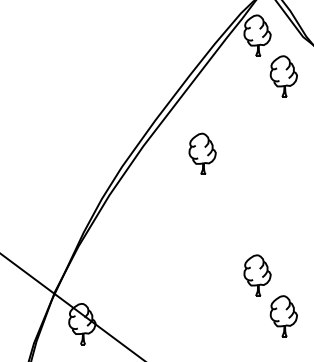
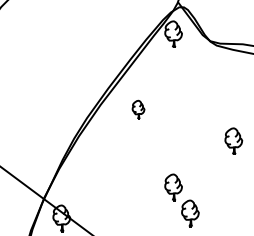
part: (284, 75) -> (190, 59), removed
part: (202, 153) -> (138, 109), size x0.7

